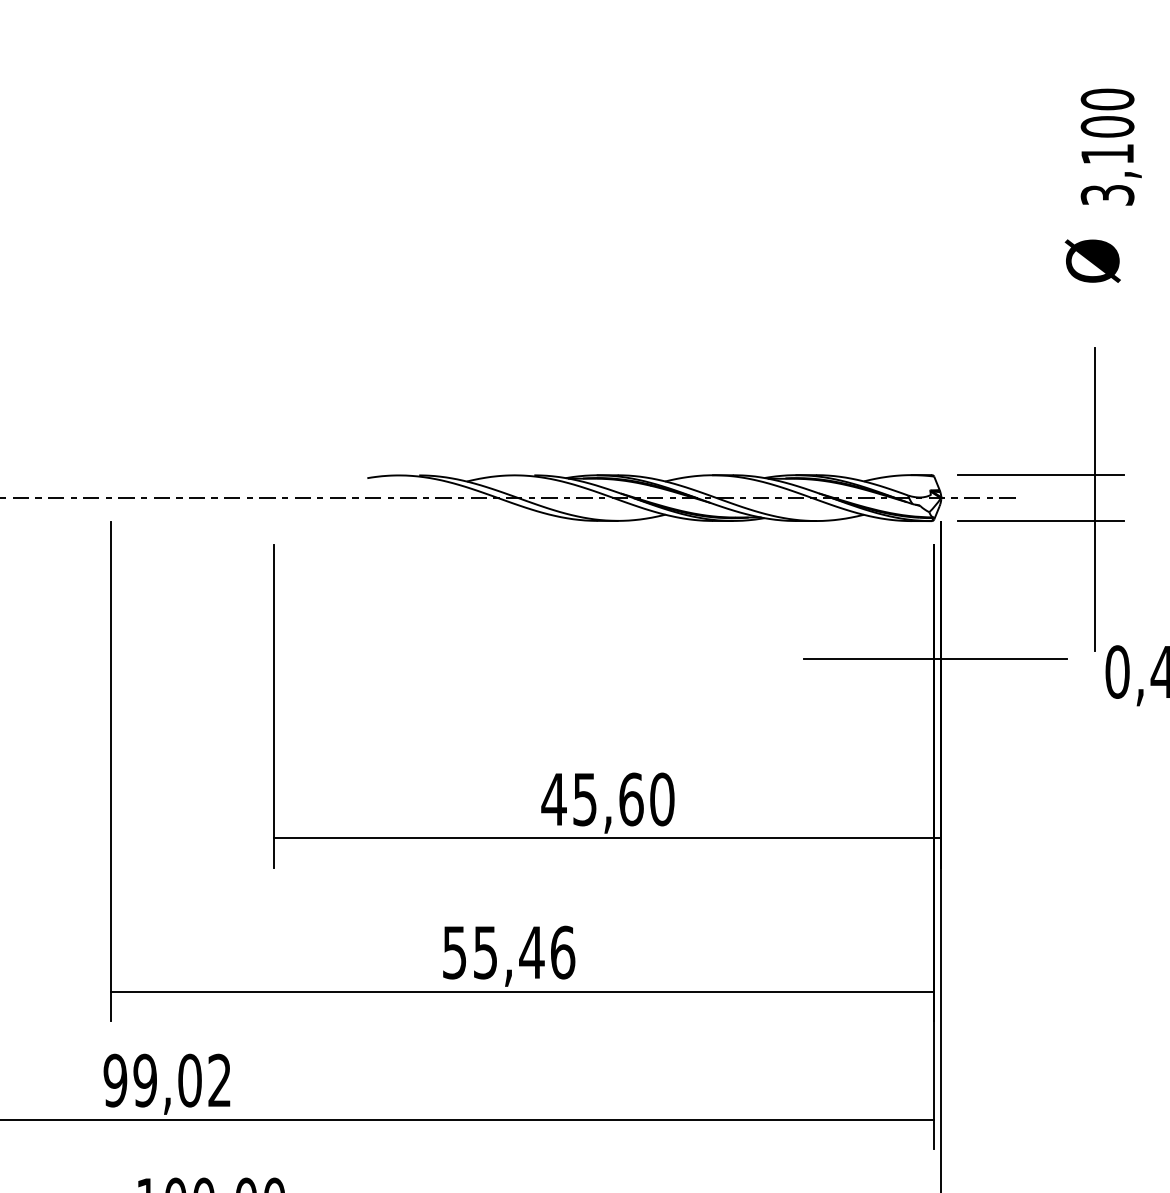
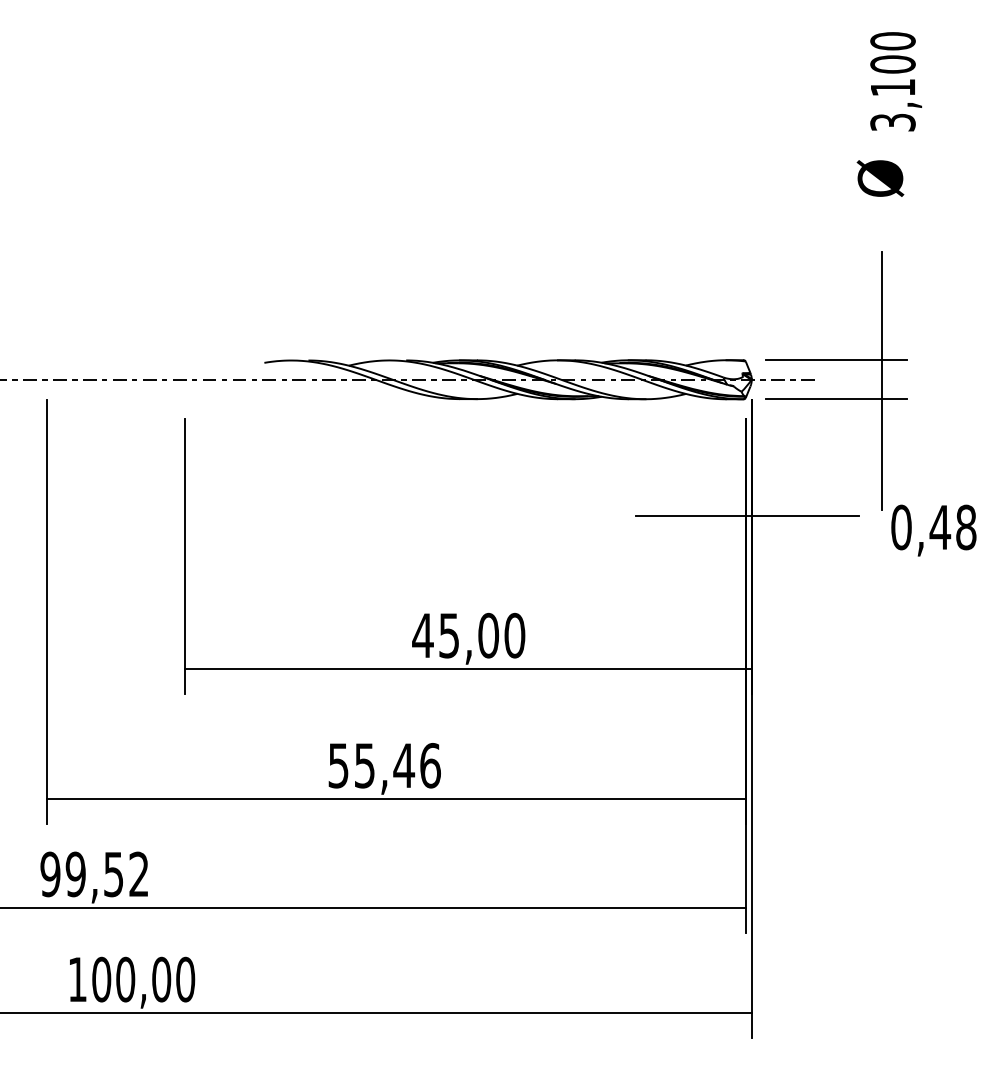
text: (631, 799) -> (488, 635), 45,60 -> 45,00
text: (189, 1080) -> (113, 874), 99,02 -> 99,52

